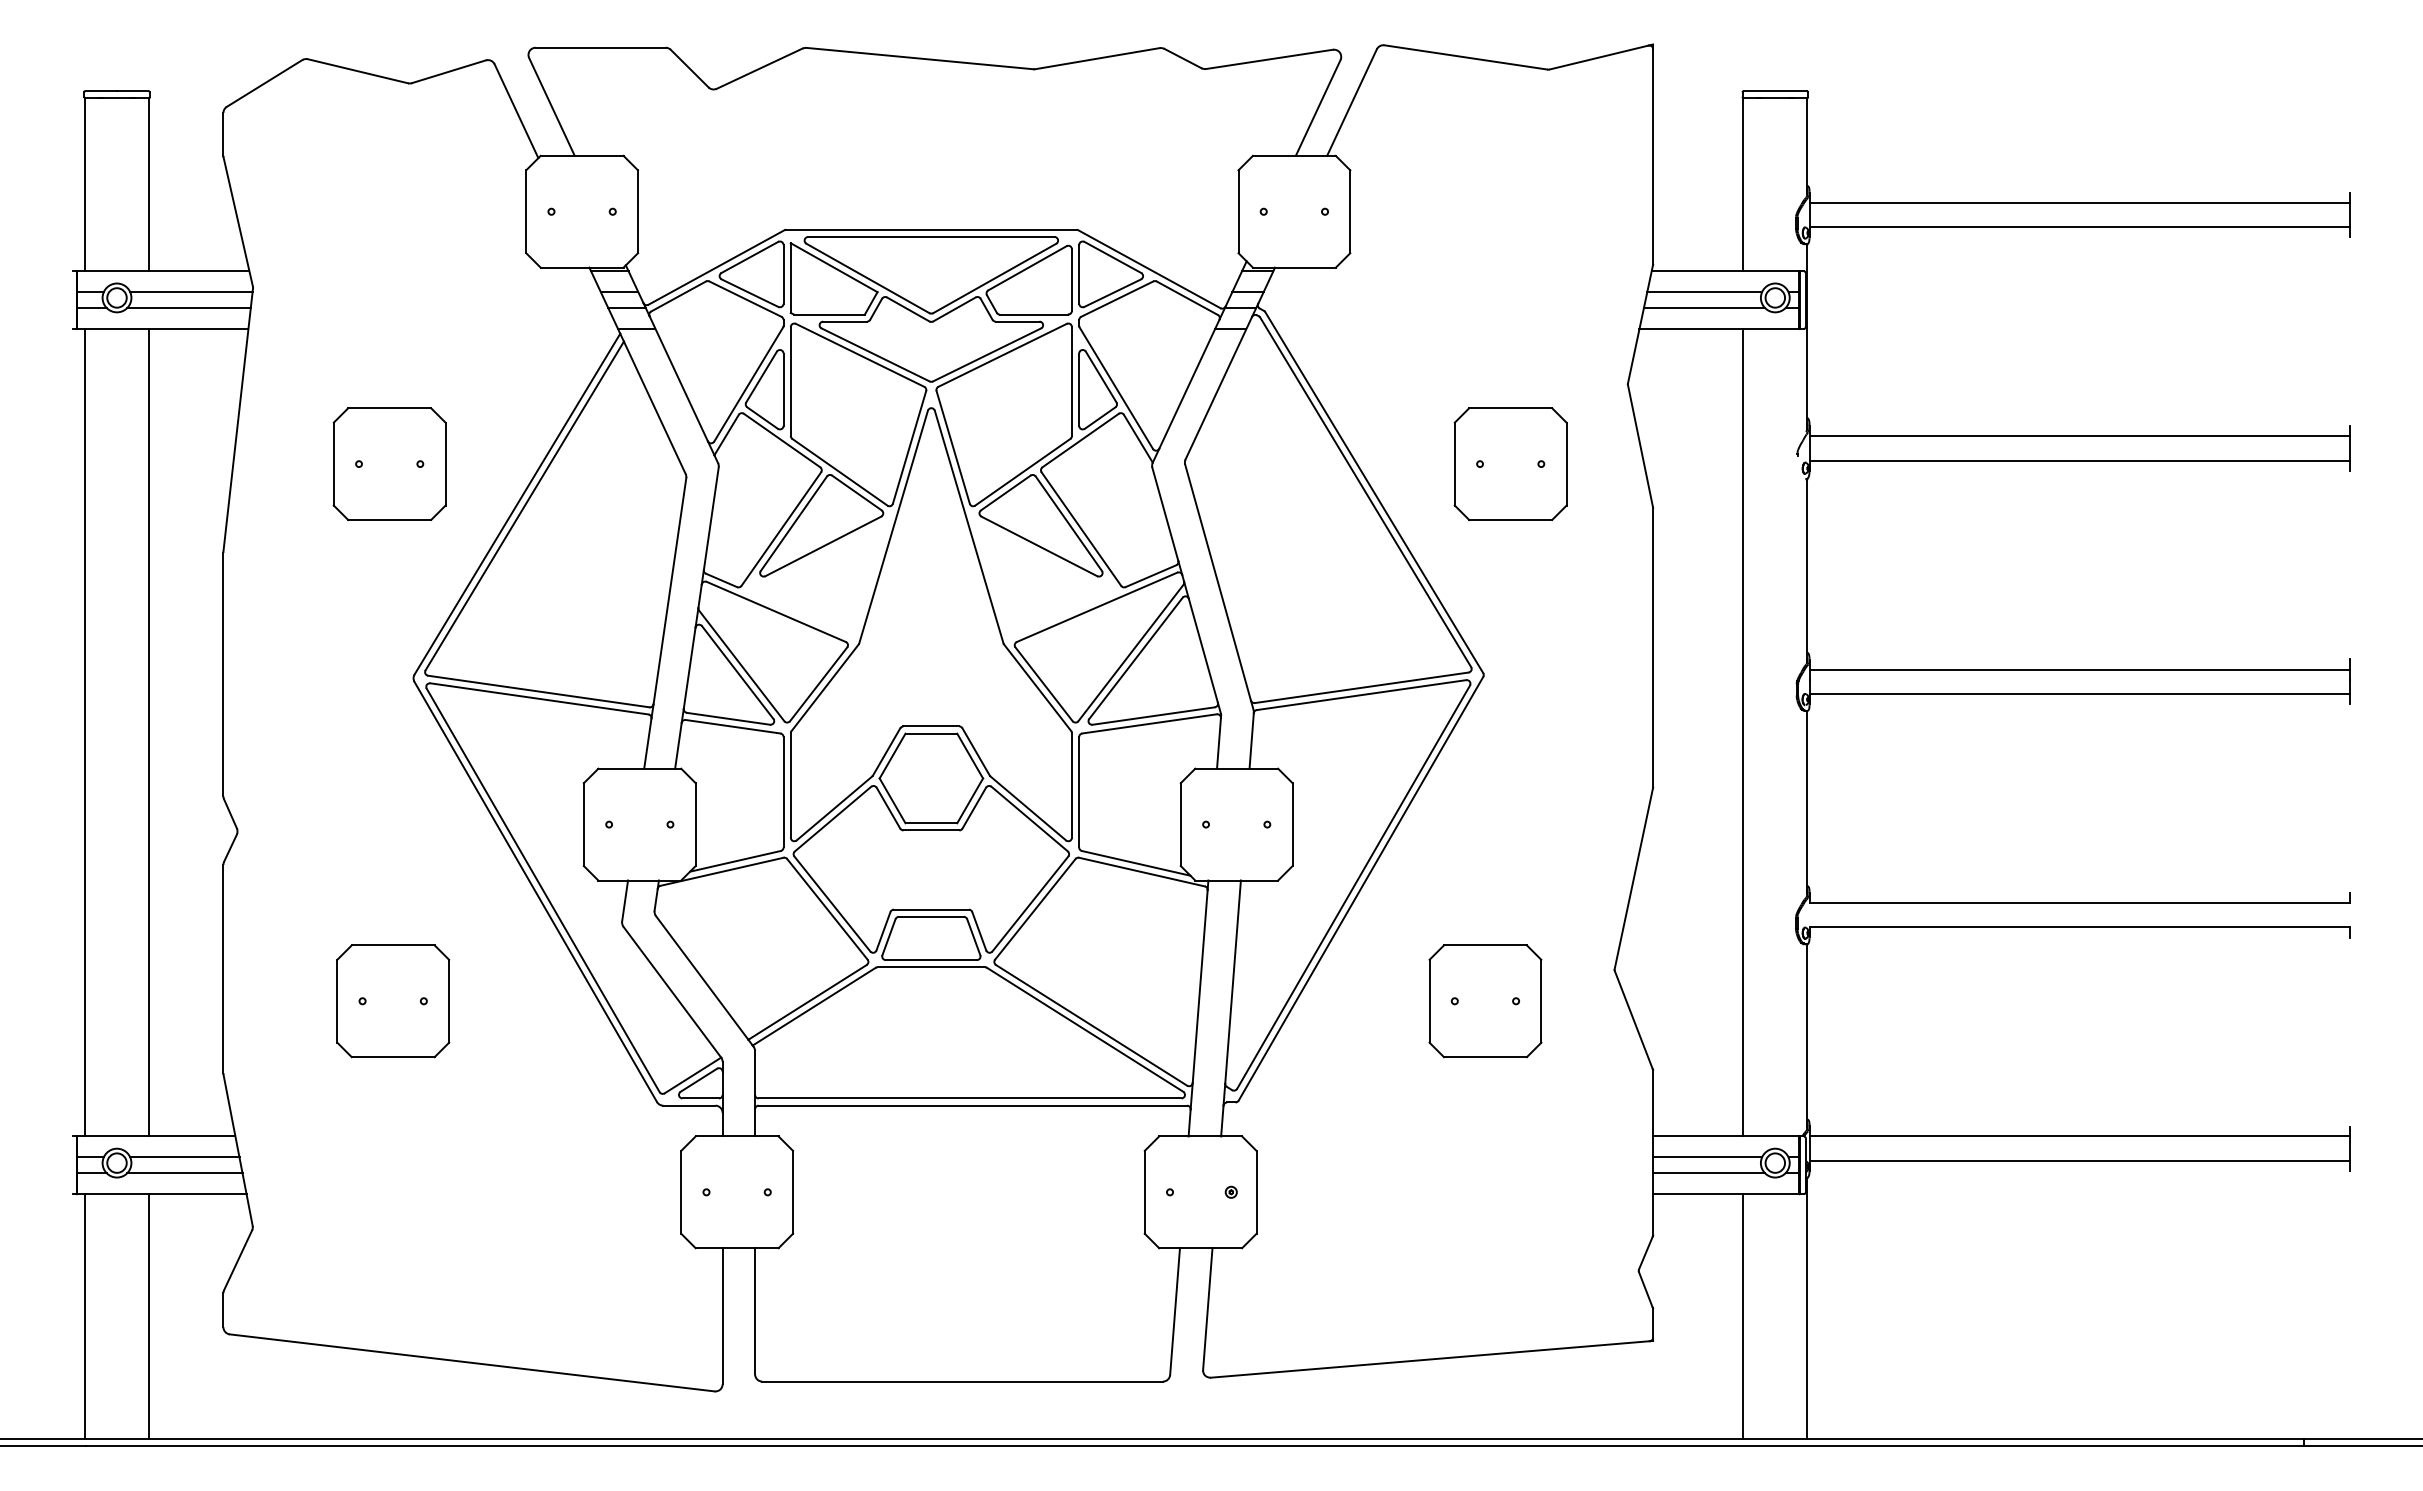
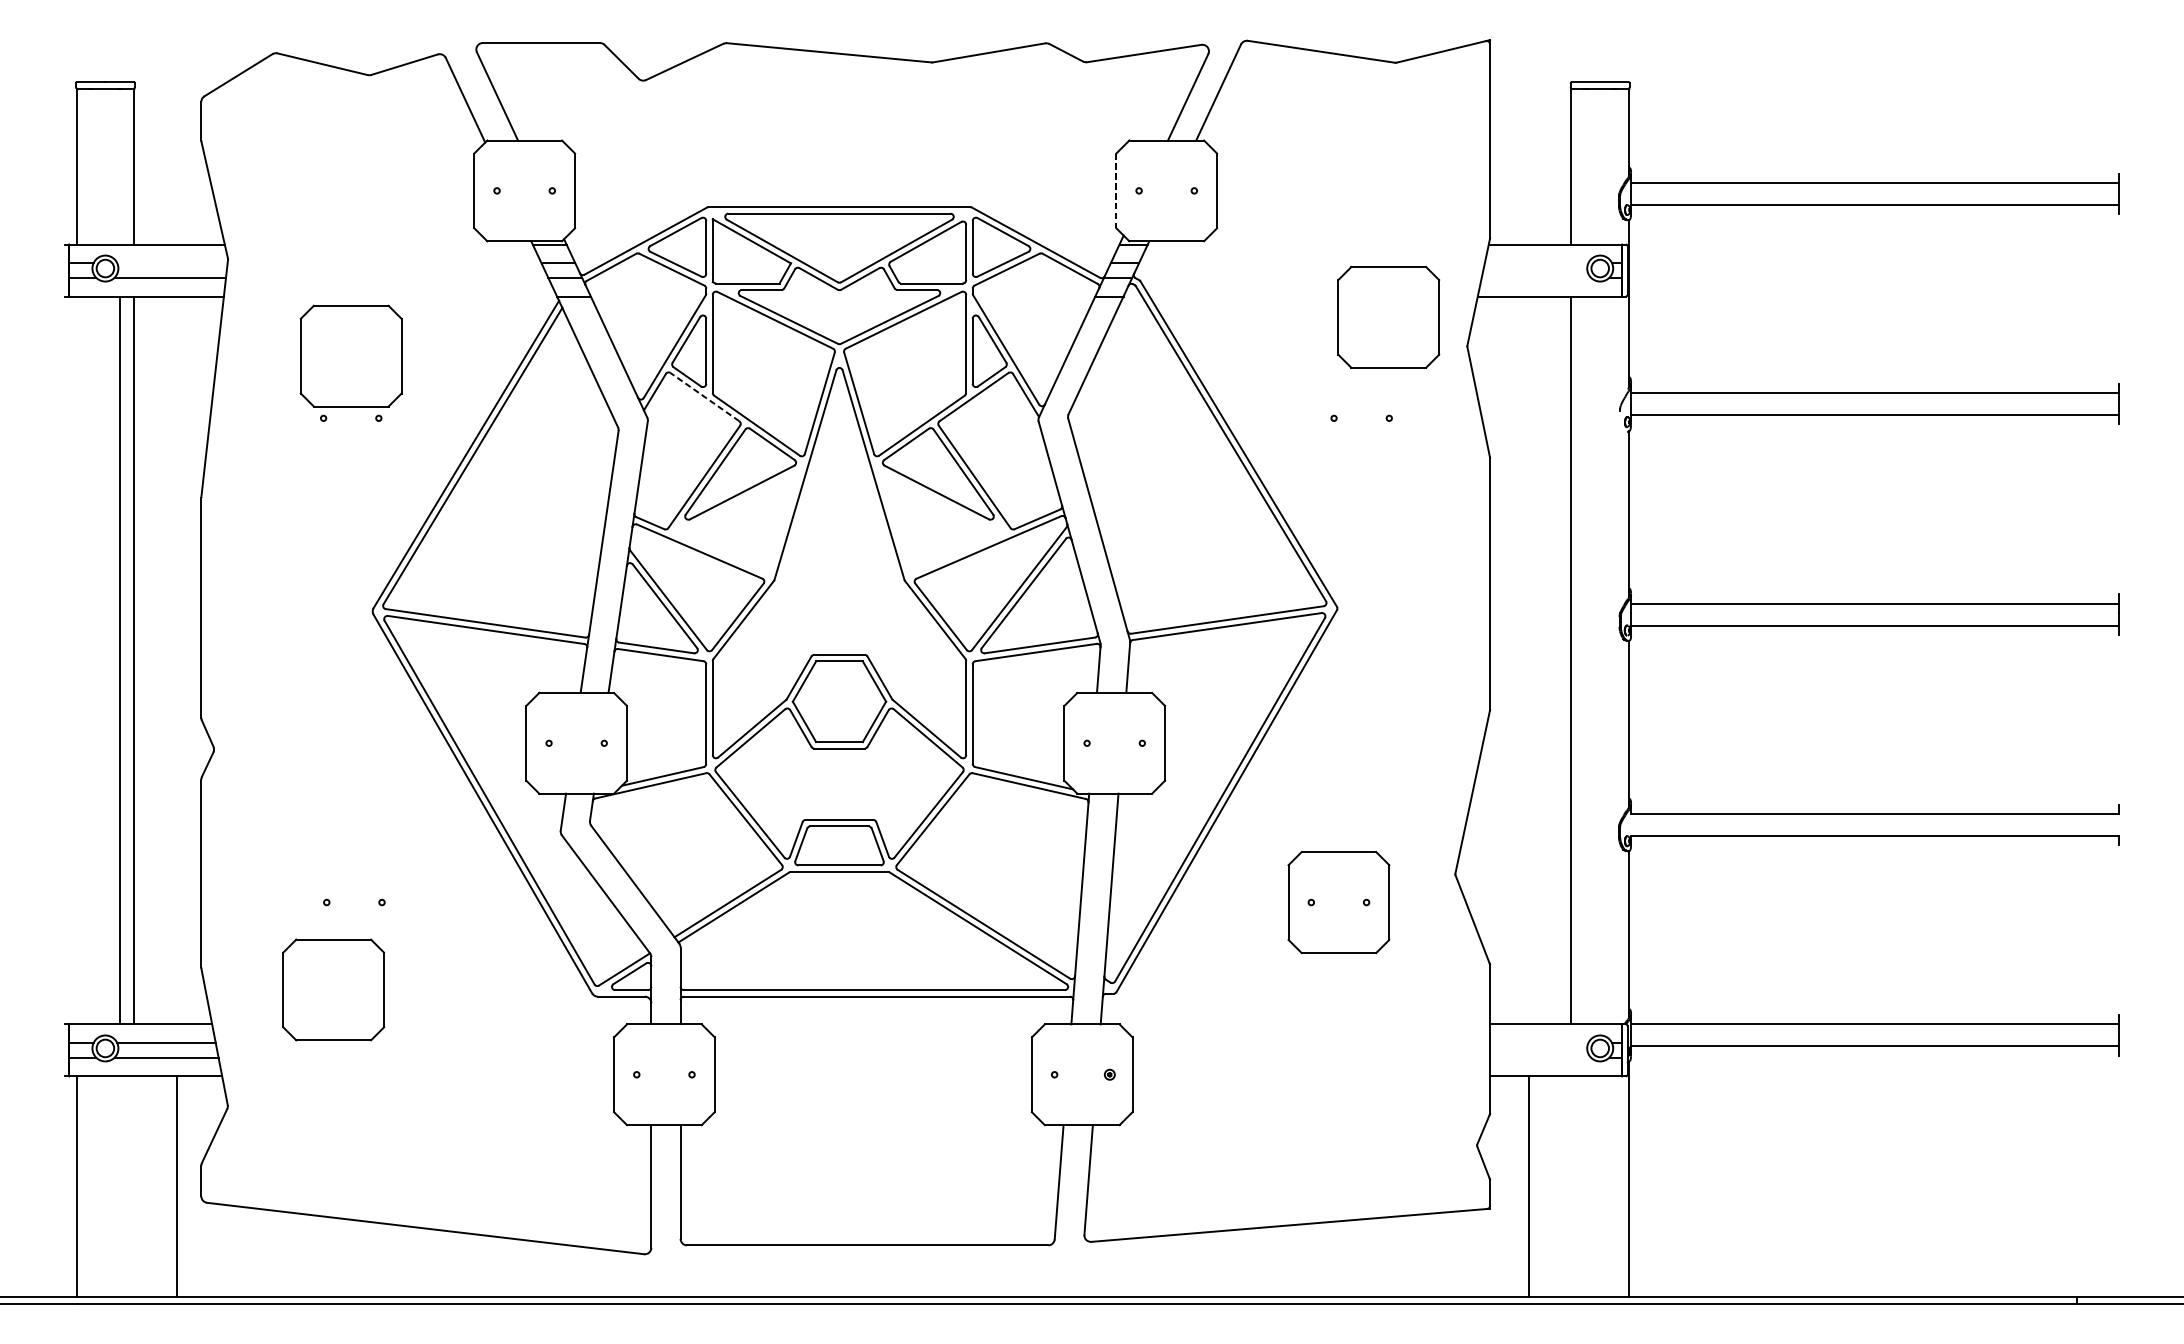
line: (1238, 212) -> (1116, 191), solid -> dashed
line: (191, 292) -> (172, 263), removed
line: (1704, 292) -> (1536, 263), removed
line: (1703, 308) -> (1535, 278), removed
line: (782, 440) -> (705, 397), solid -> dashed
part: (389, 464) -> (351, 356), moved
part: (1510, 464) -> (1388, 317), moved
line: (85, 732) -> (120, 660), moved
part: (393, 1001) -> (333, 990), moved
line: (1707, 1157) -> (1539, 1043), removed
line: (1708, 1173) -> (1539, 1057), removed
line: (149, 1316) -> (177, 1186), moved
line: (1743, 1316) -> (1529, 1186), moved

